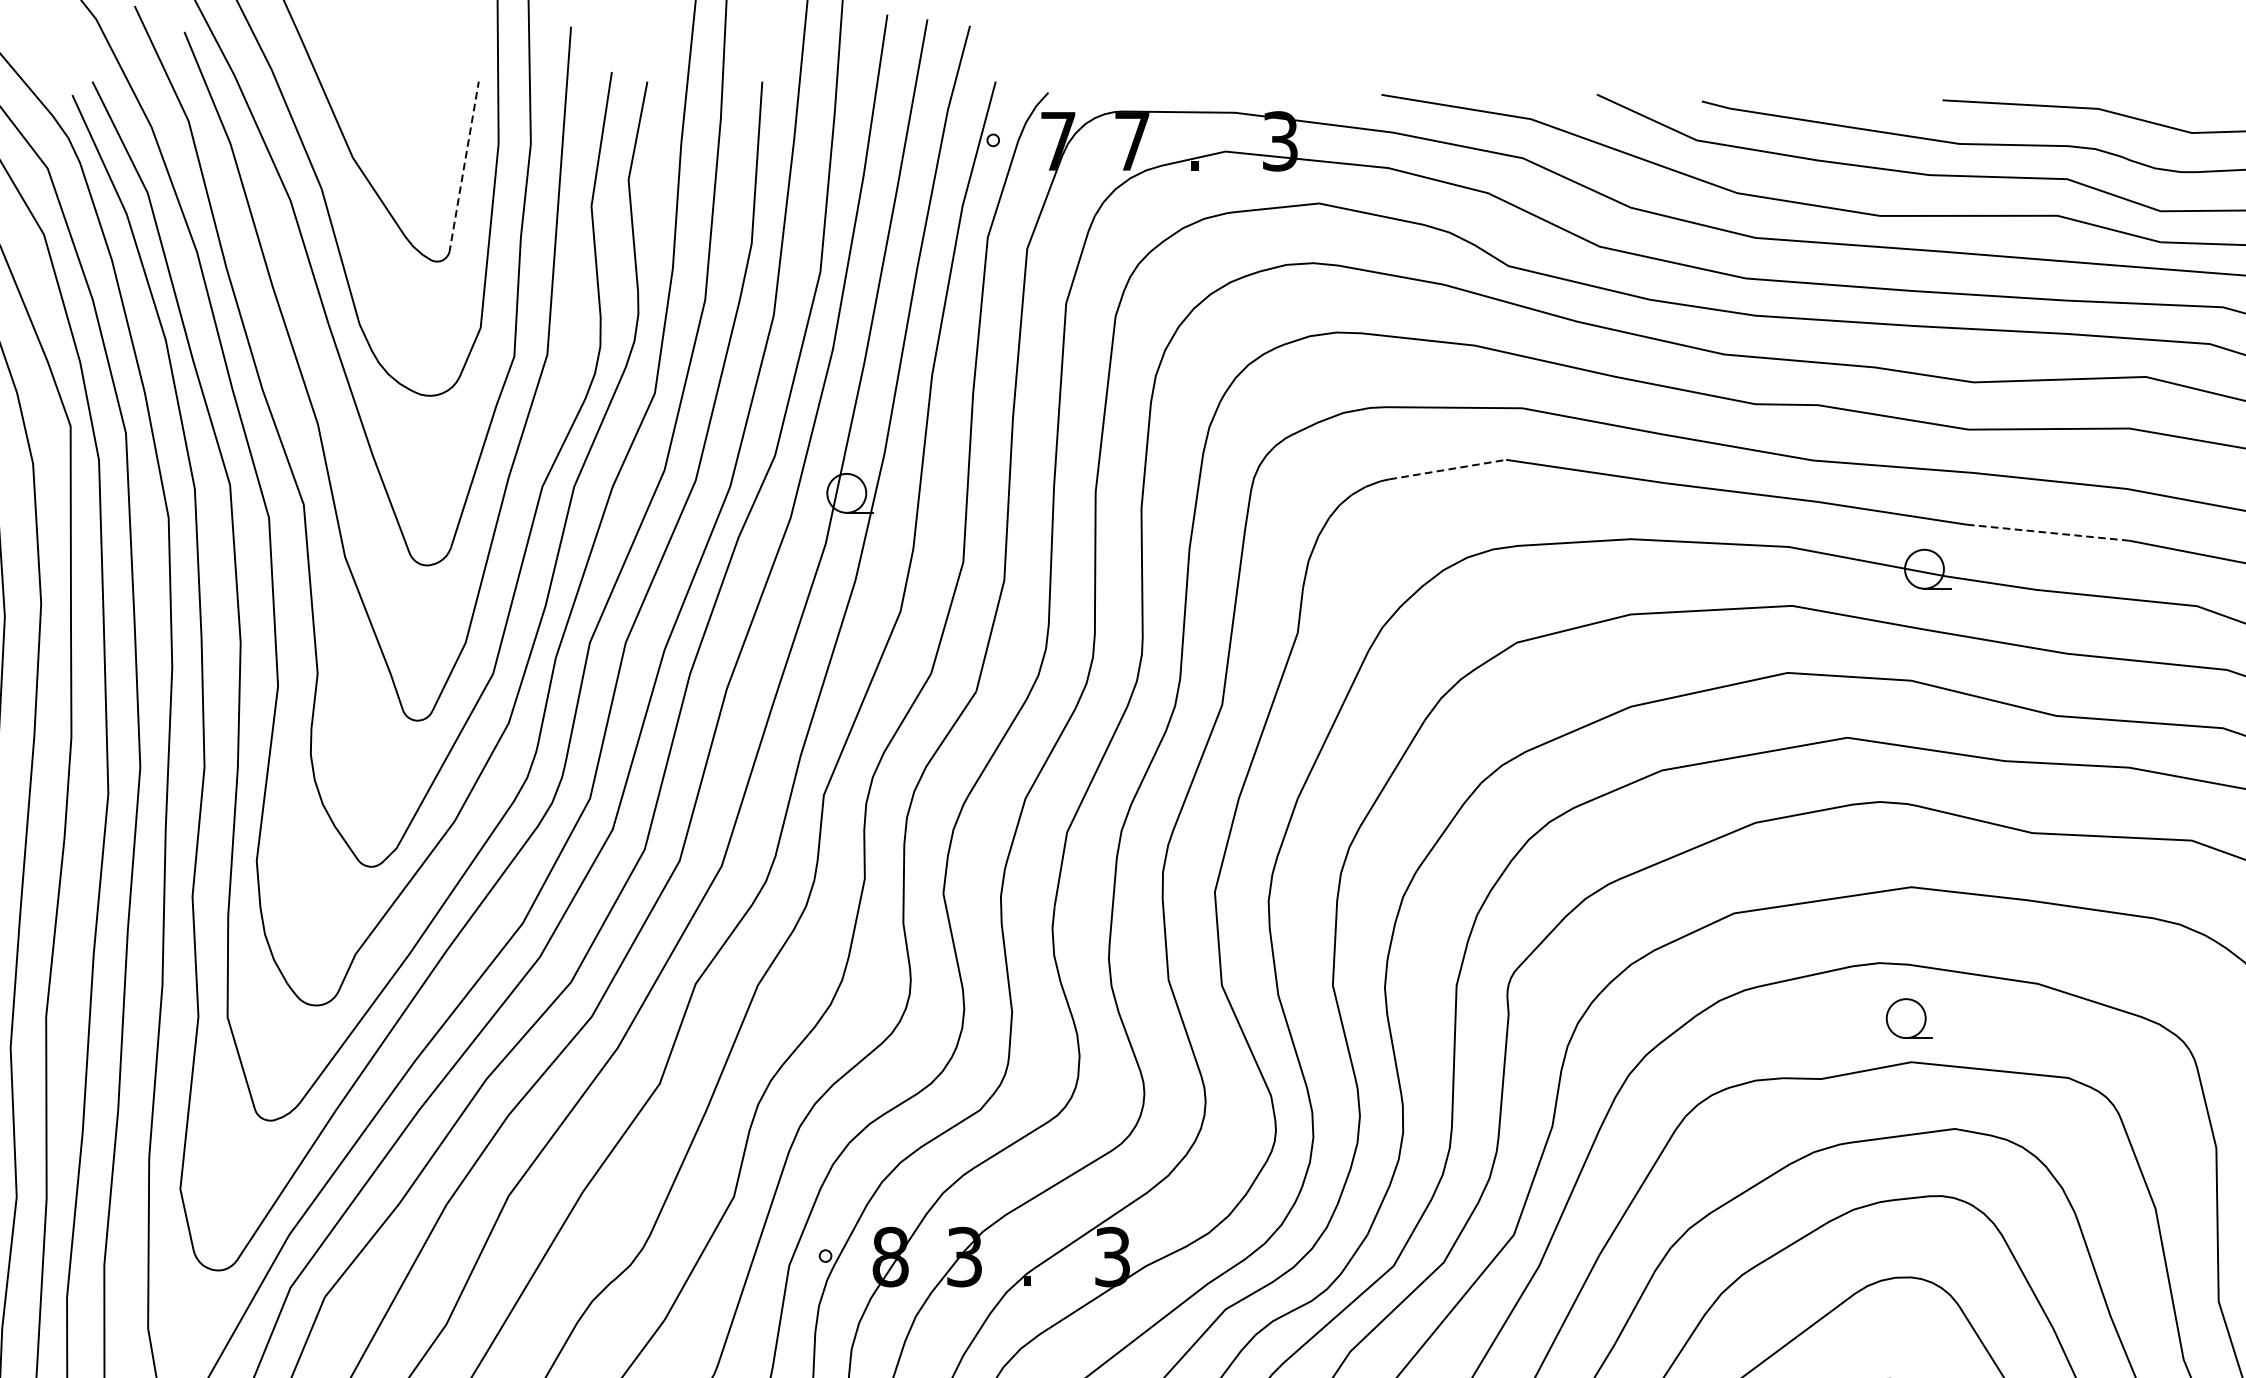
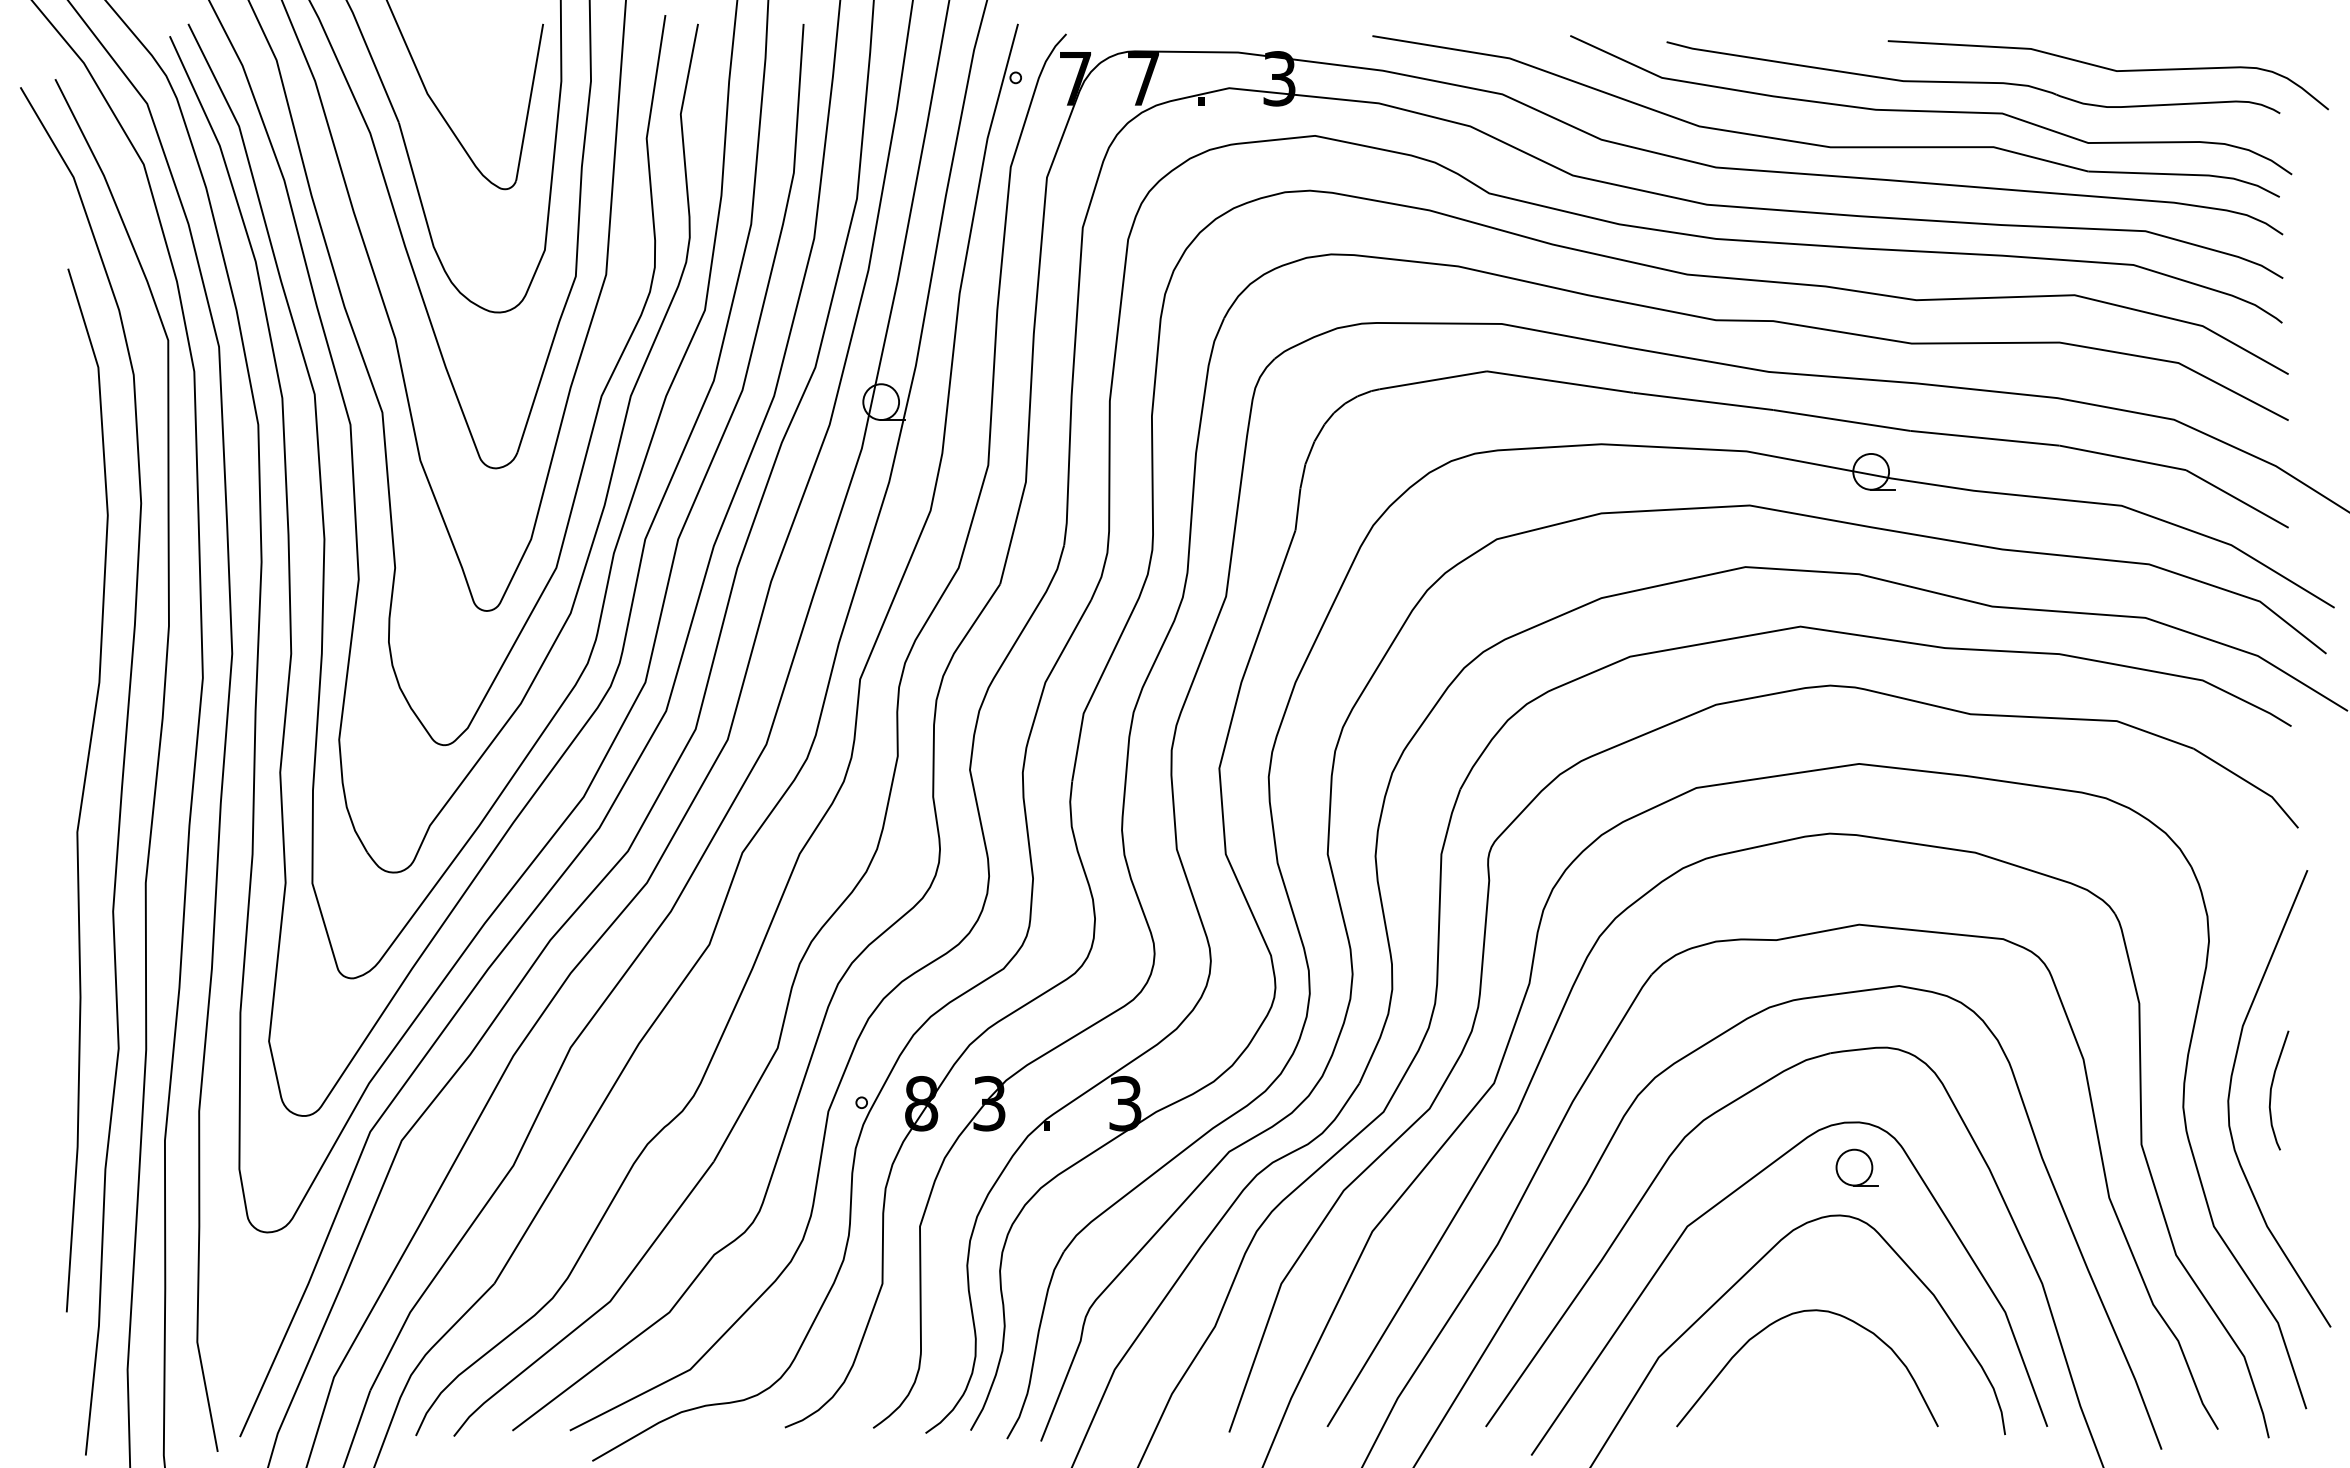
line: (463, 167) -> (529, 102), dashed -> solid
line: (1448, 469) -> (1433, 380), dashed -> solid
line: (2048, 532) -> (1985, 438), dashed -> solid
part: (1908, 1018) -> (1856, 1167), moved

